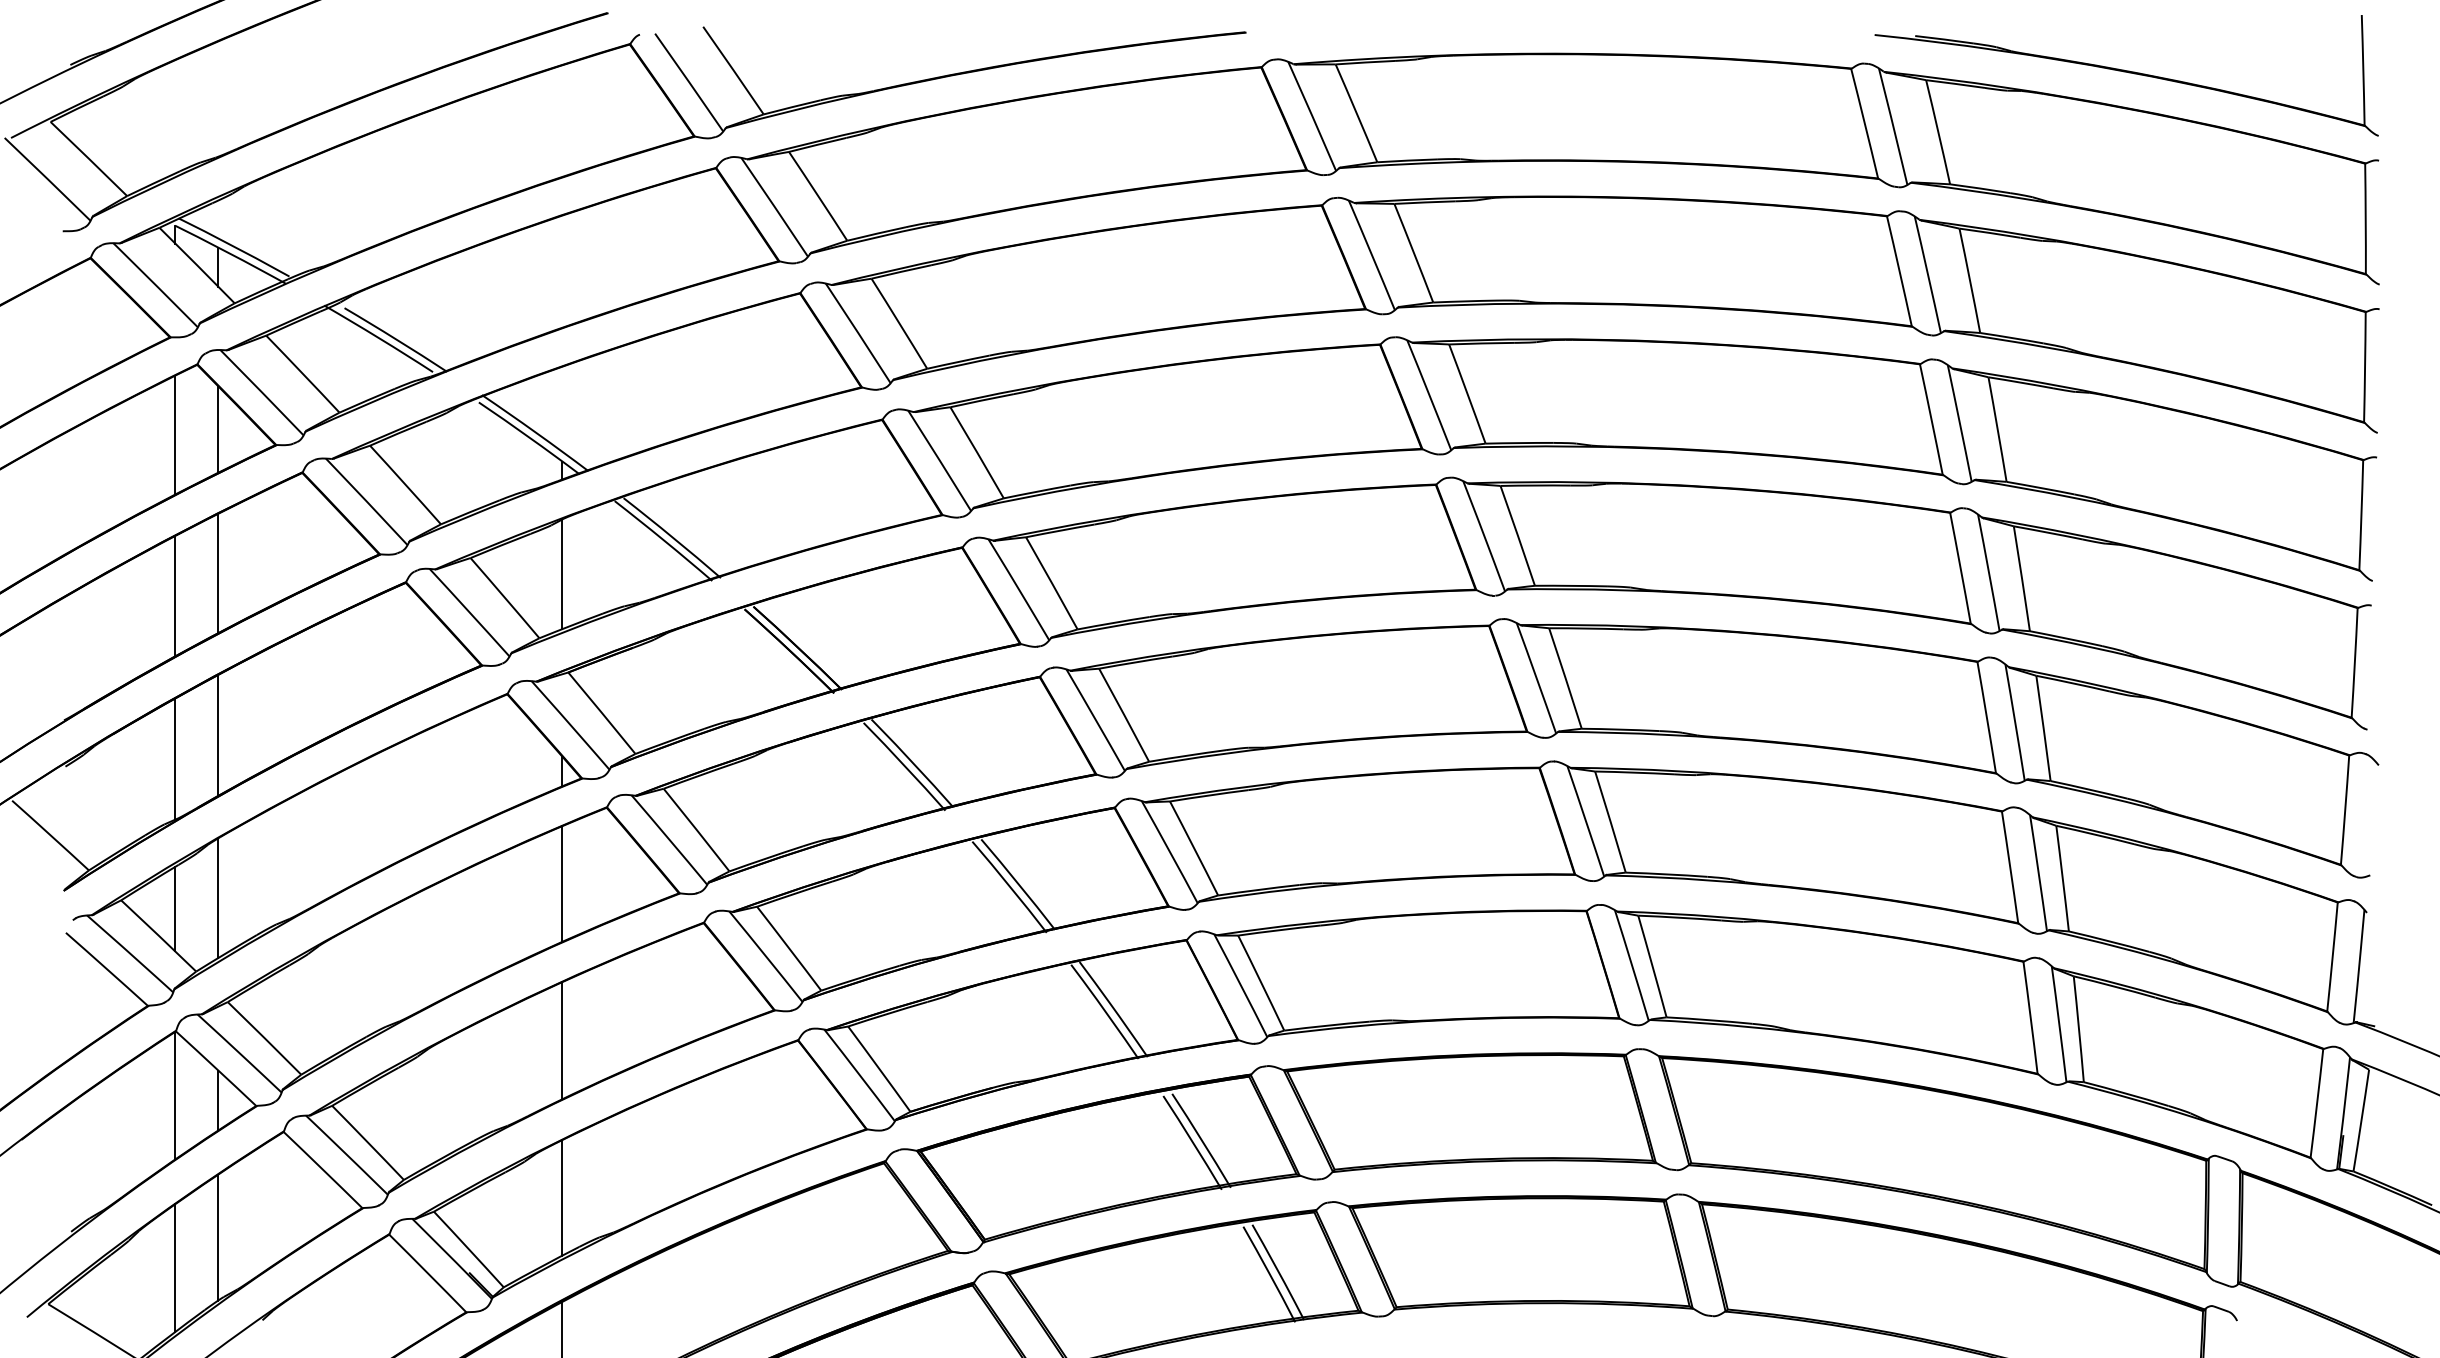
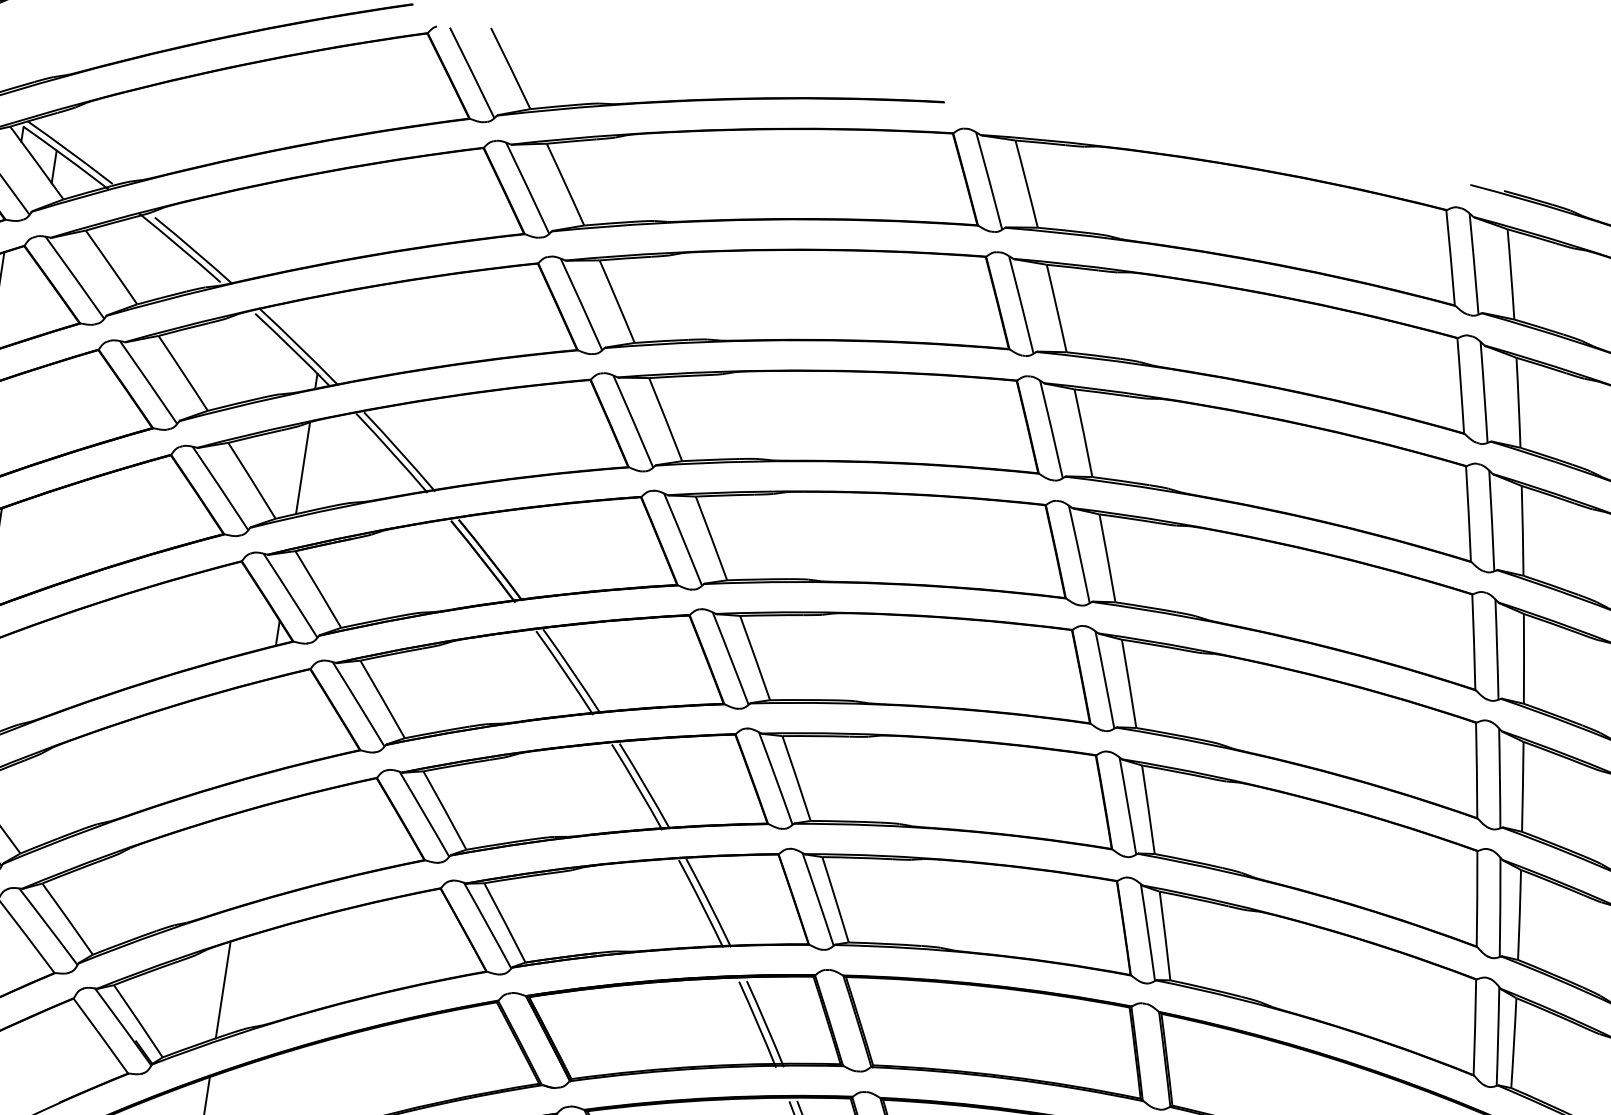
line: (218, 429) -> (33, 302), removed
line: (218, 573) -> (15, 423), removed
line: (562, 883) -> (263, 726), removed
line: (562, 1040) -> (243, 858), removed

